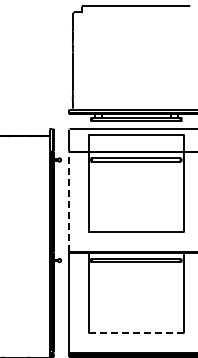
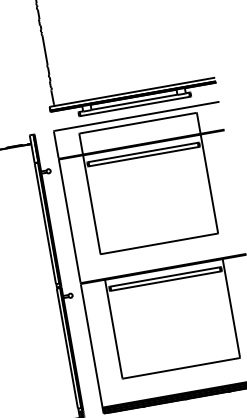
line: (69, 202) -> (70, 221), dashed -> solid
line: (136, 332) -> (181, 367), dashed -> solid

